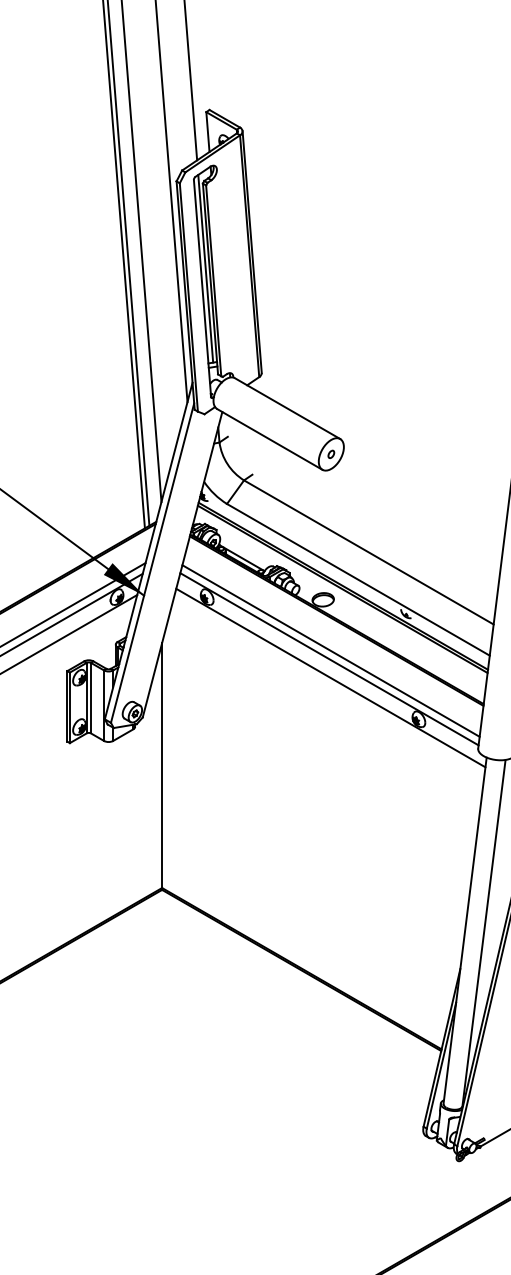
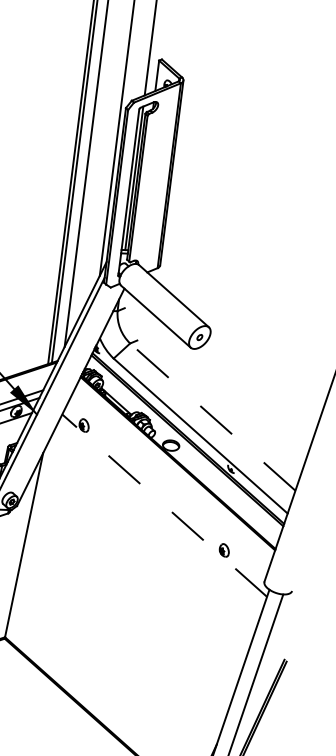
line: (368, 552) -> (212, 417), solid -> dashed
line: (330, 650) -> (168, 484), removed
line: (329, 659) -> (166, 491), removed
line: (330, 678) -> (164, 505), solid -> dashed

